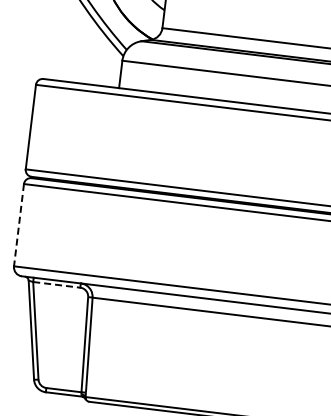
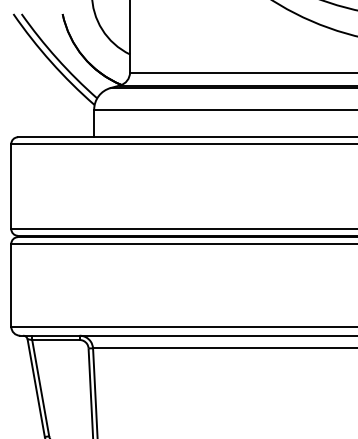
line: (19, 225) -> (11, 285), dashed -> solid
line: (56, 285) -> (55, 340), dashed -> solid

